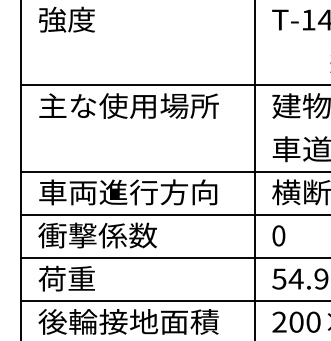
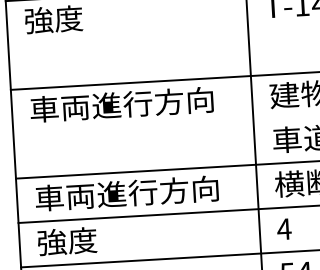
text: (128, 105) -> (122, 104), 主な使用場所 -> 車両進行方向
text: (97, 235) -> (97, 239), 衝撃係数 -> 強度
text: (278, 235) -> (283, 228), 0 -> 4

